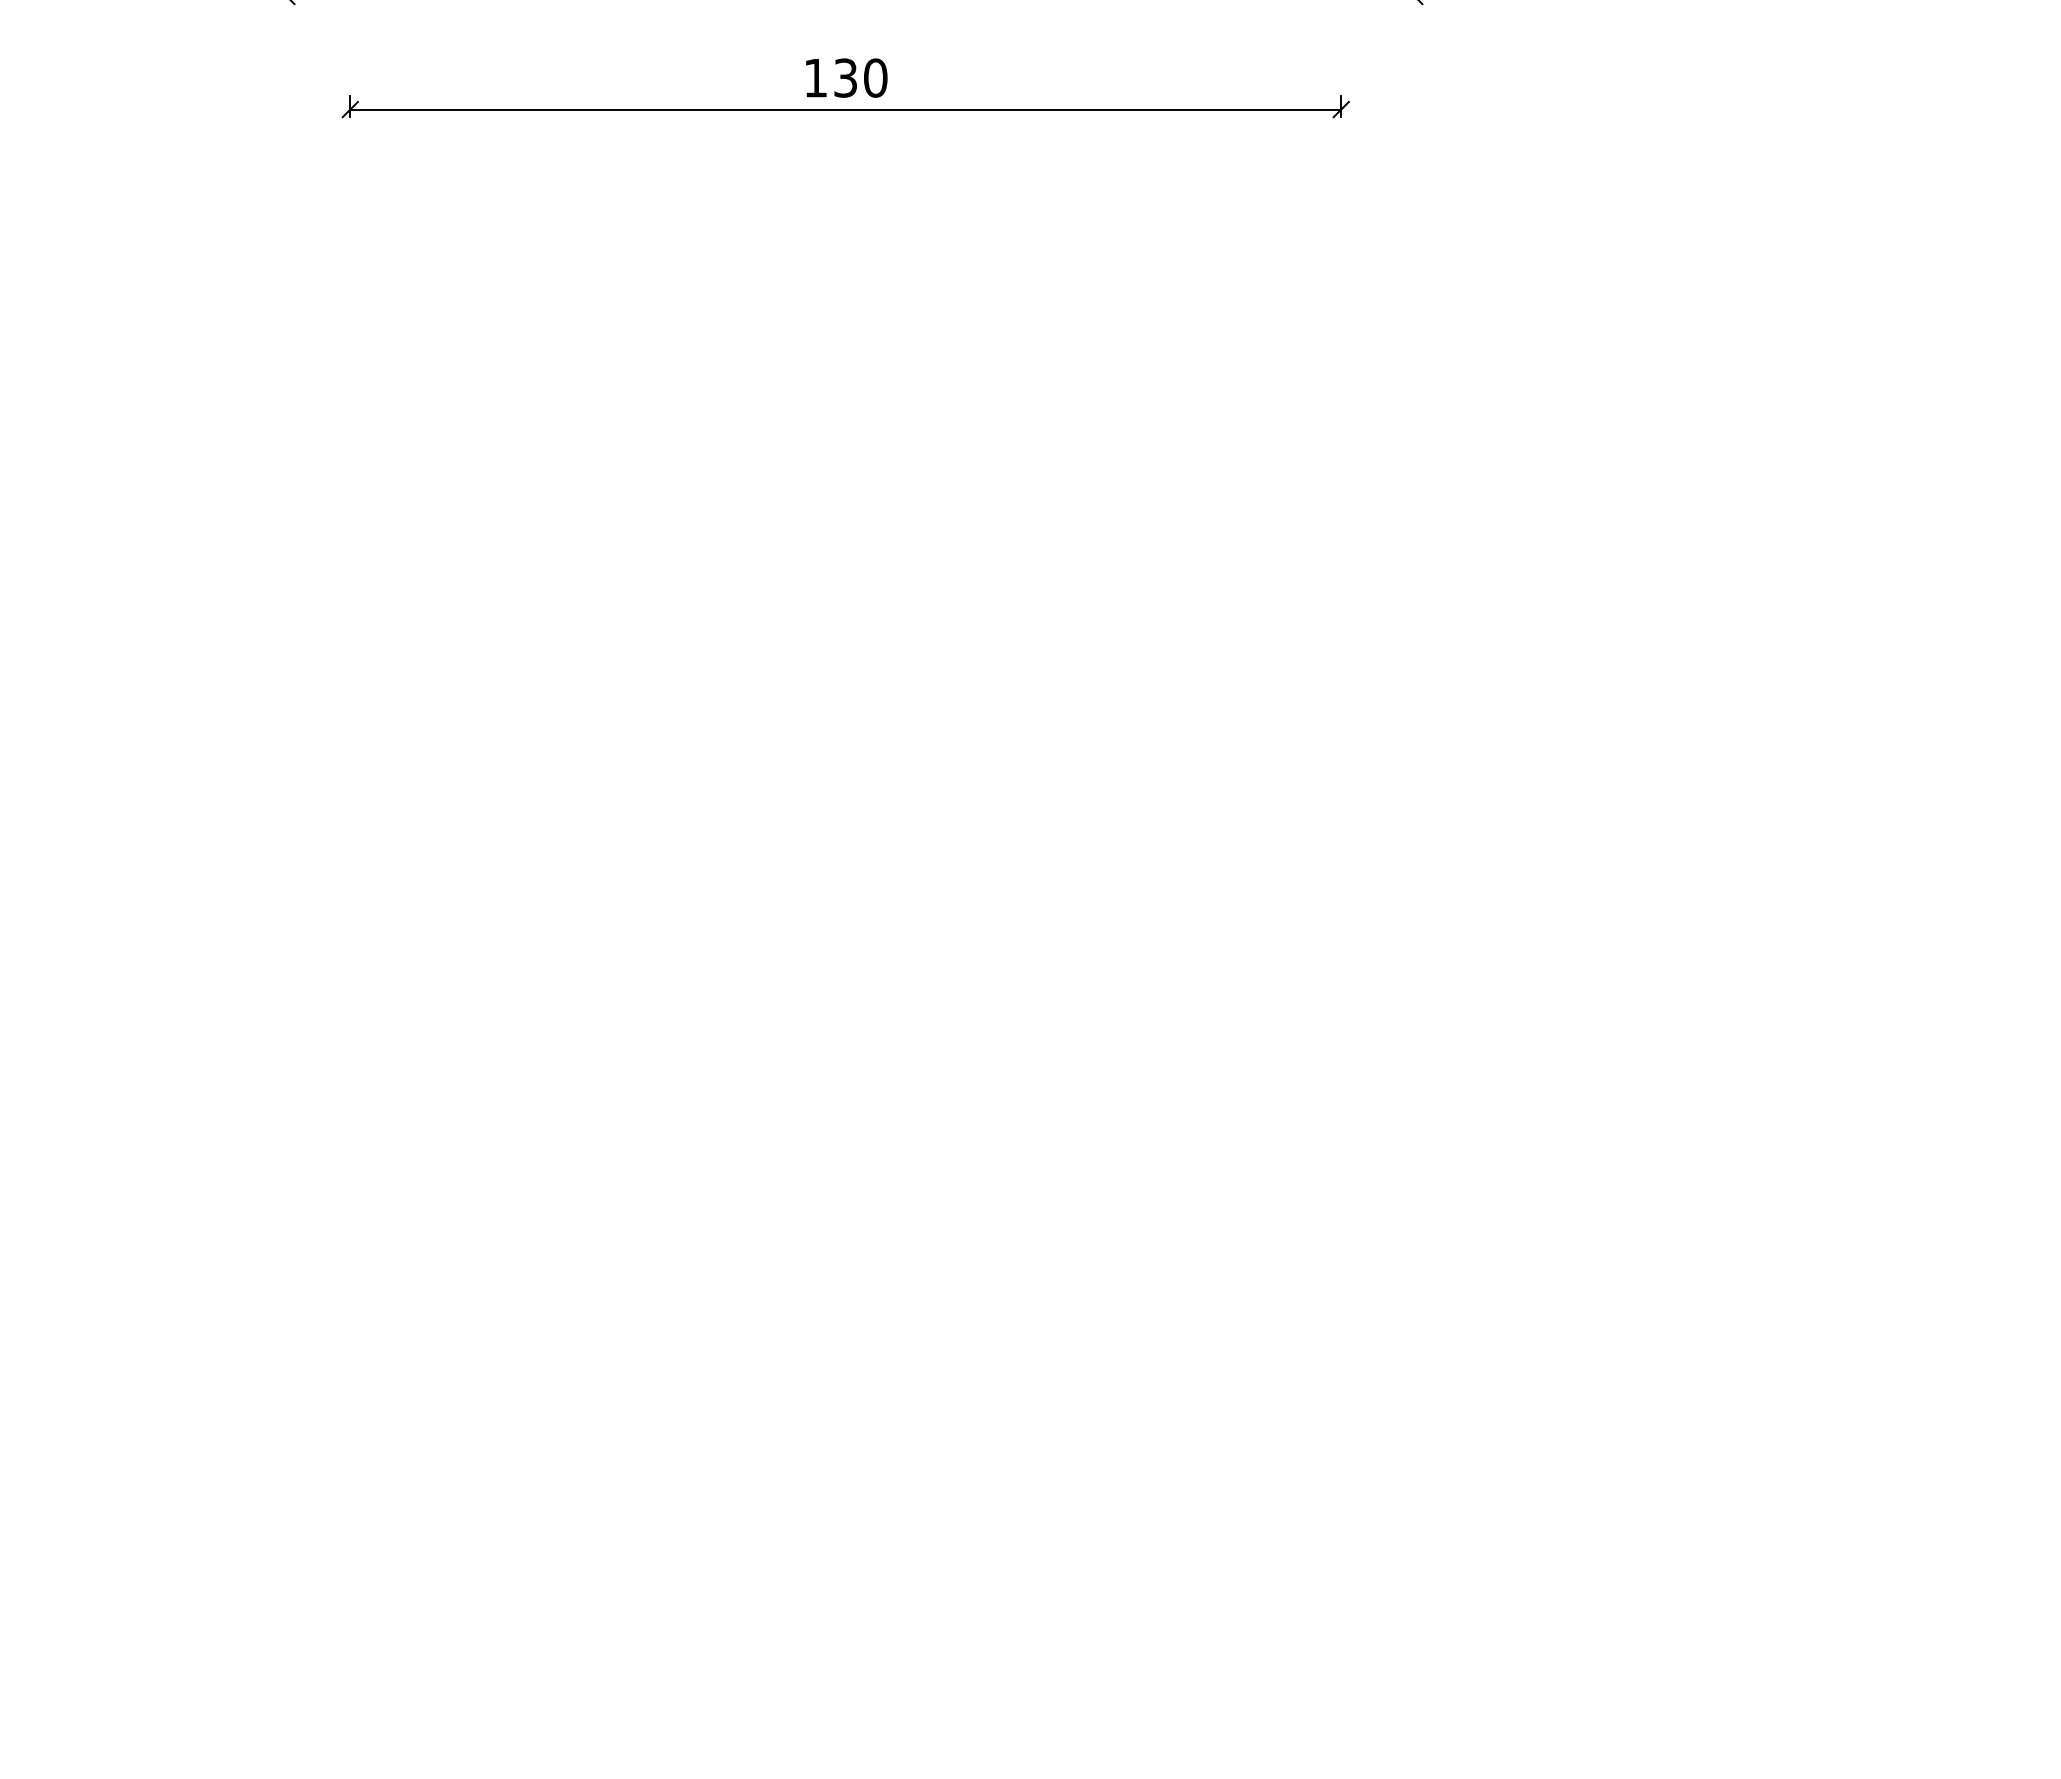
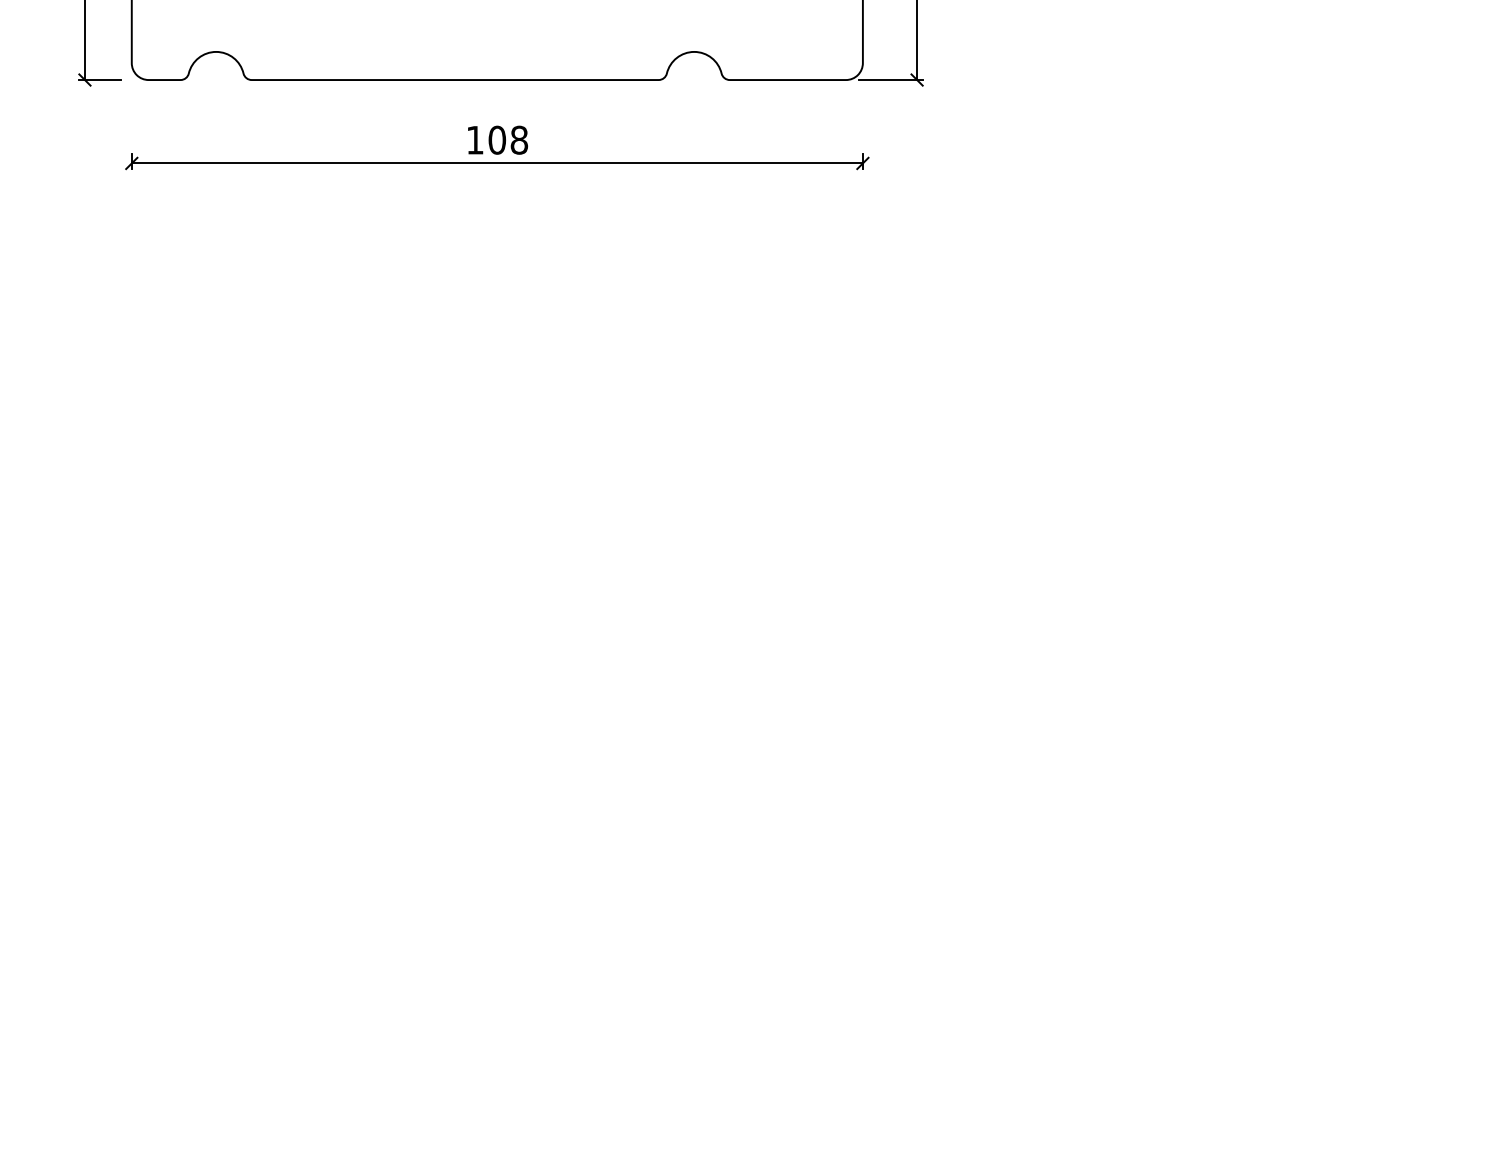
text: (860, 77) -> (508, 139), 130 -> 108

